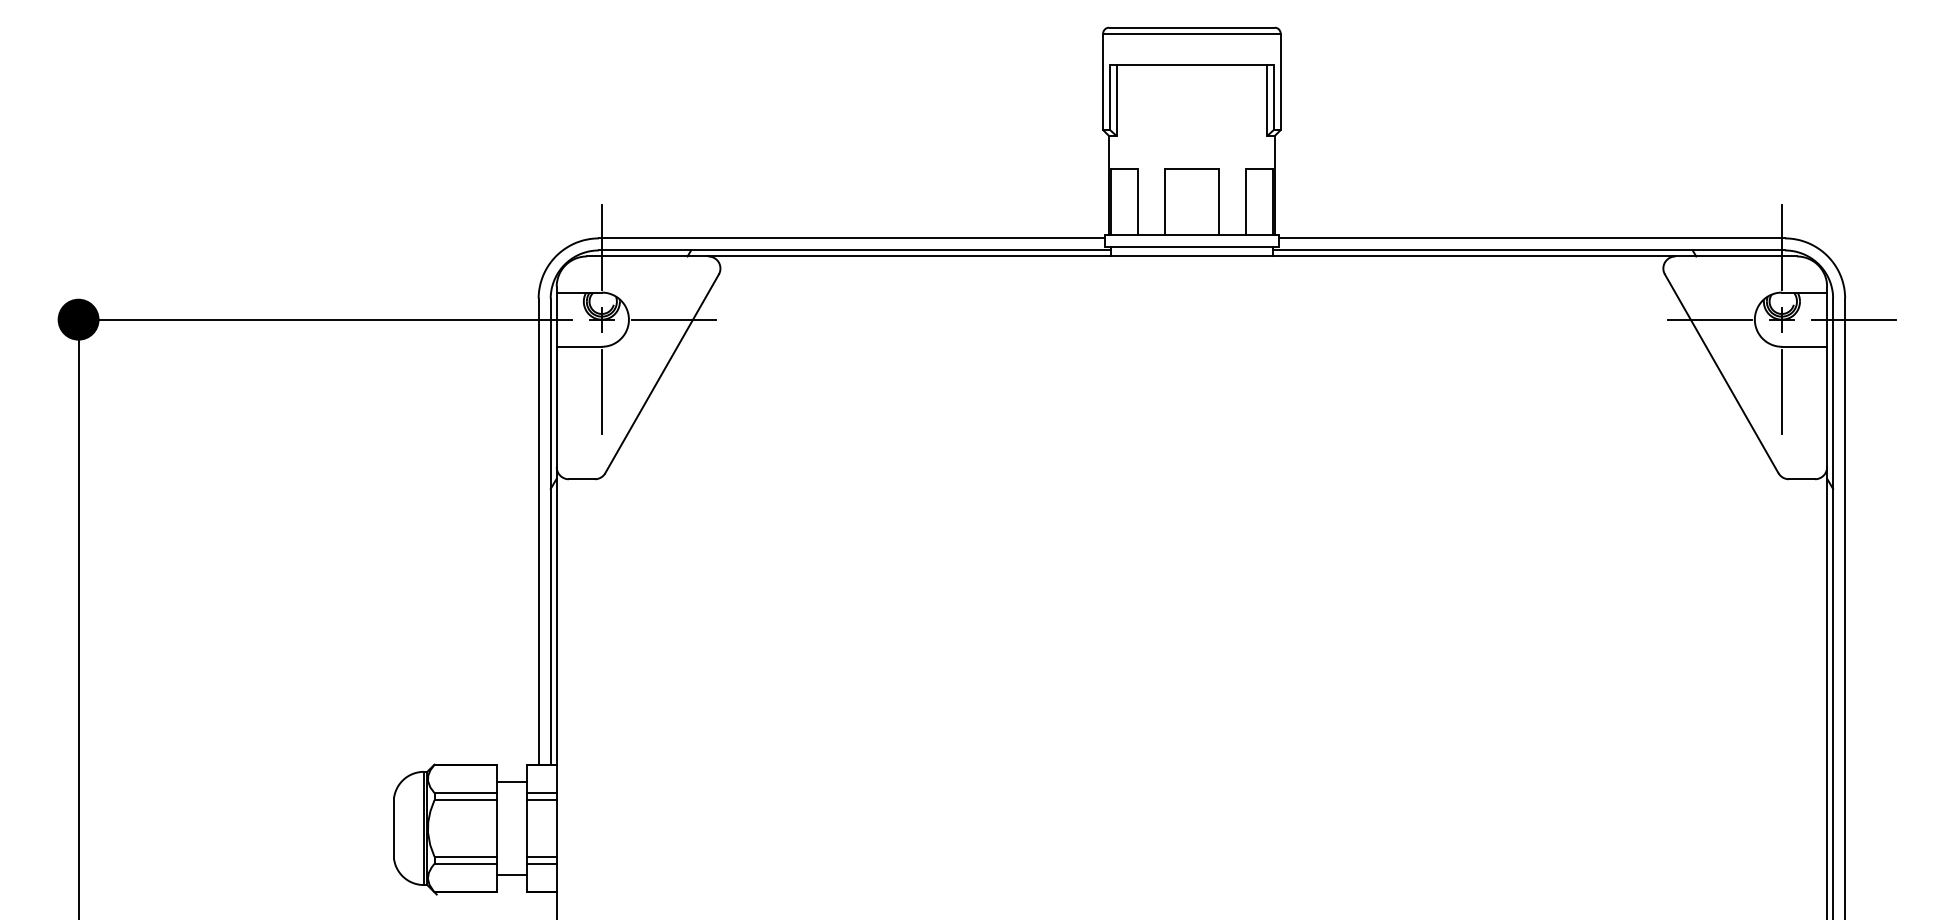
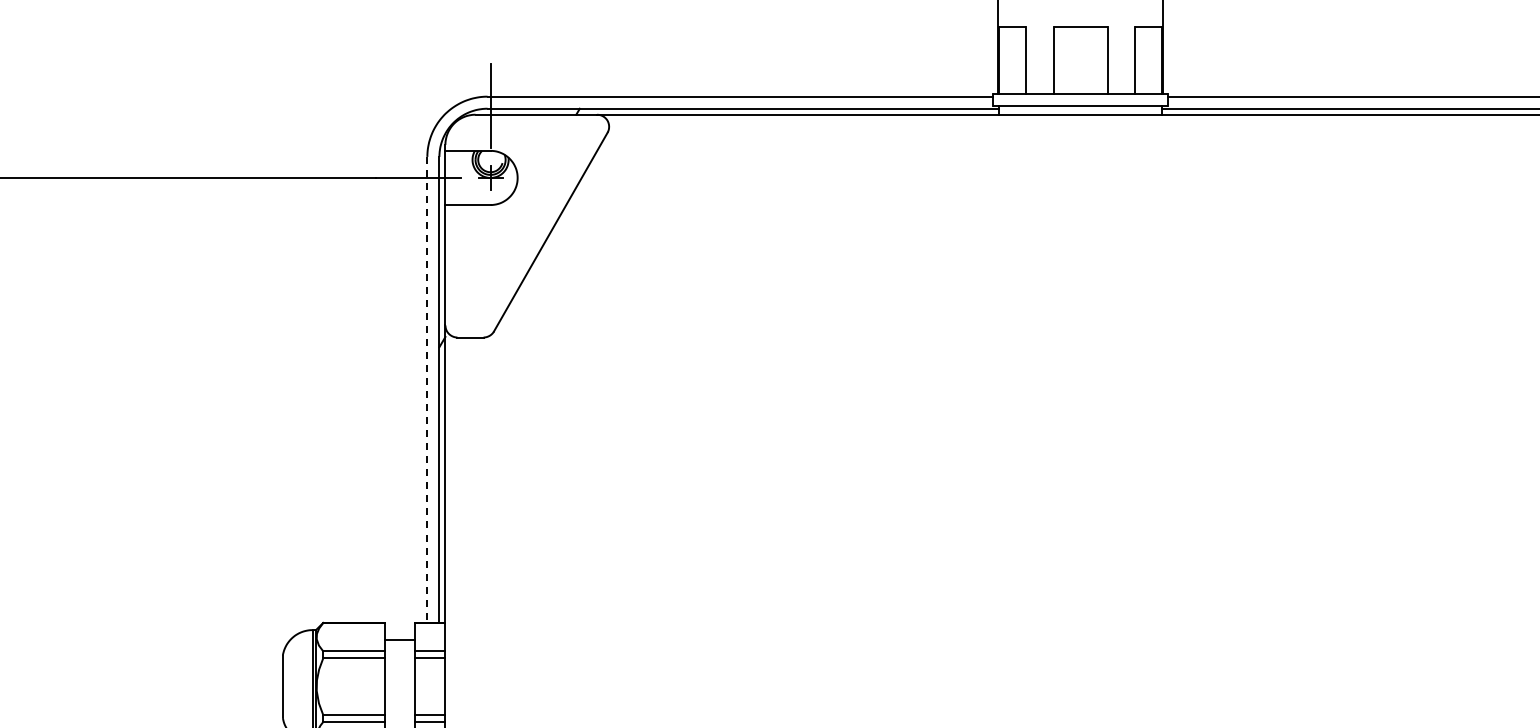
line: (674, 319) -> (563, 177), removed
line: (601, 391) -> (490, 249), removed
line: (538, 532) -> (427, 390), solid -> dashed

